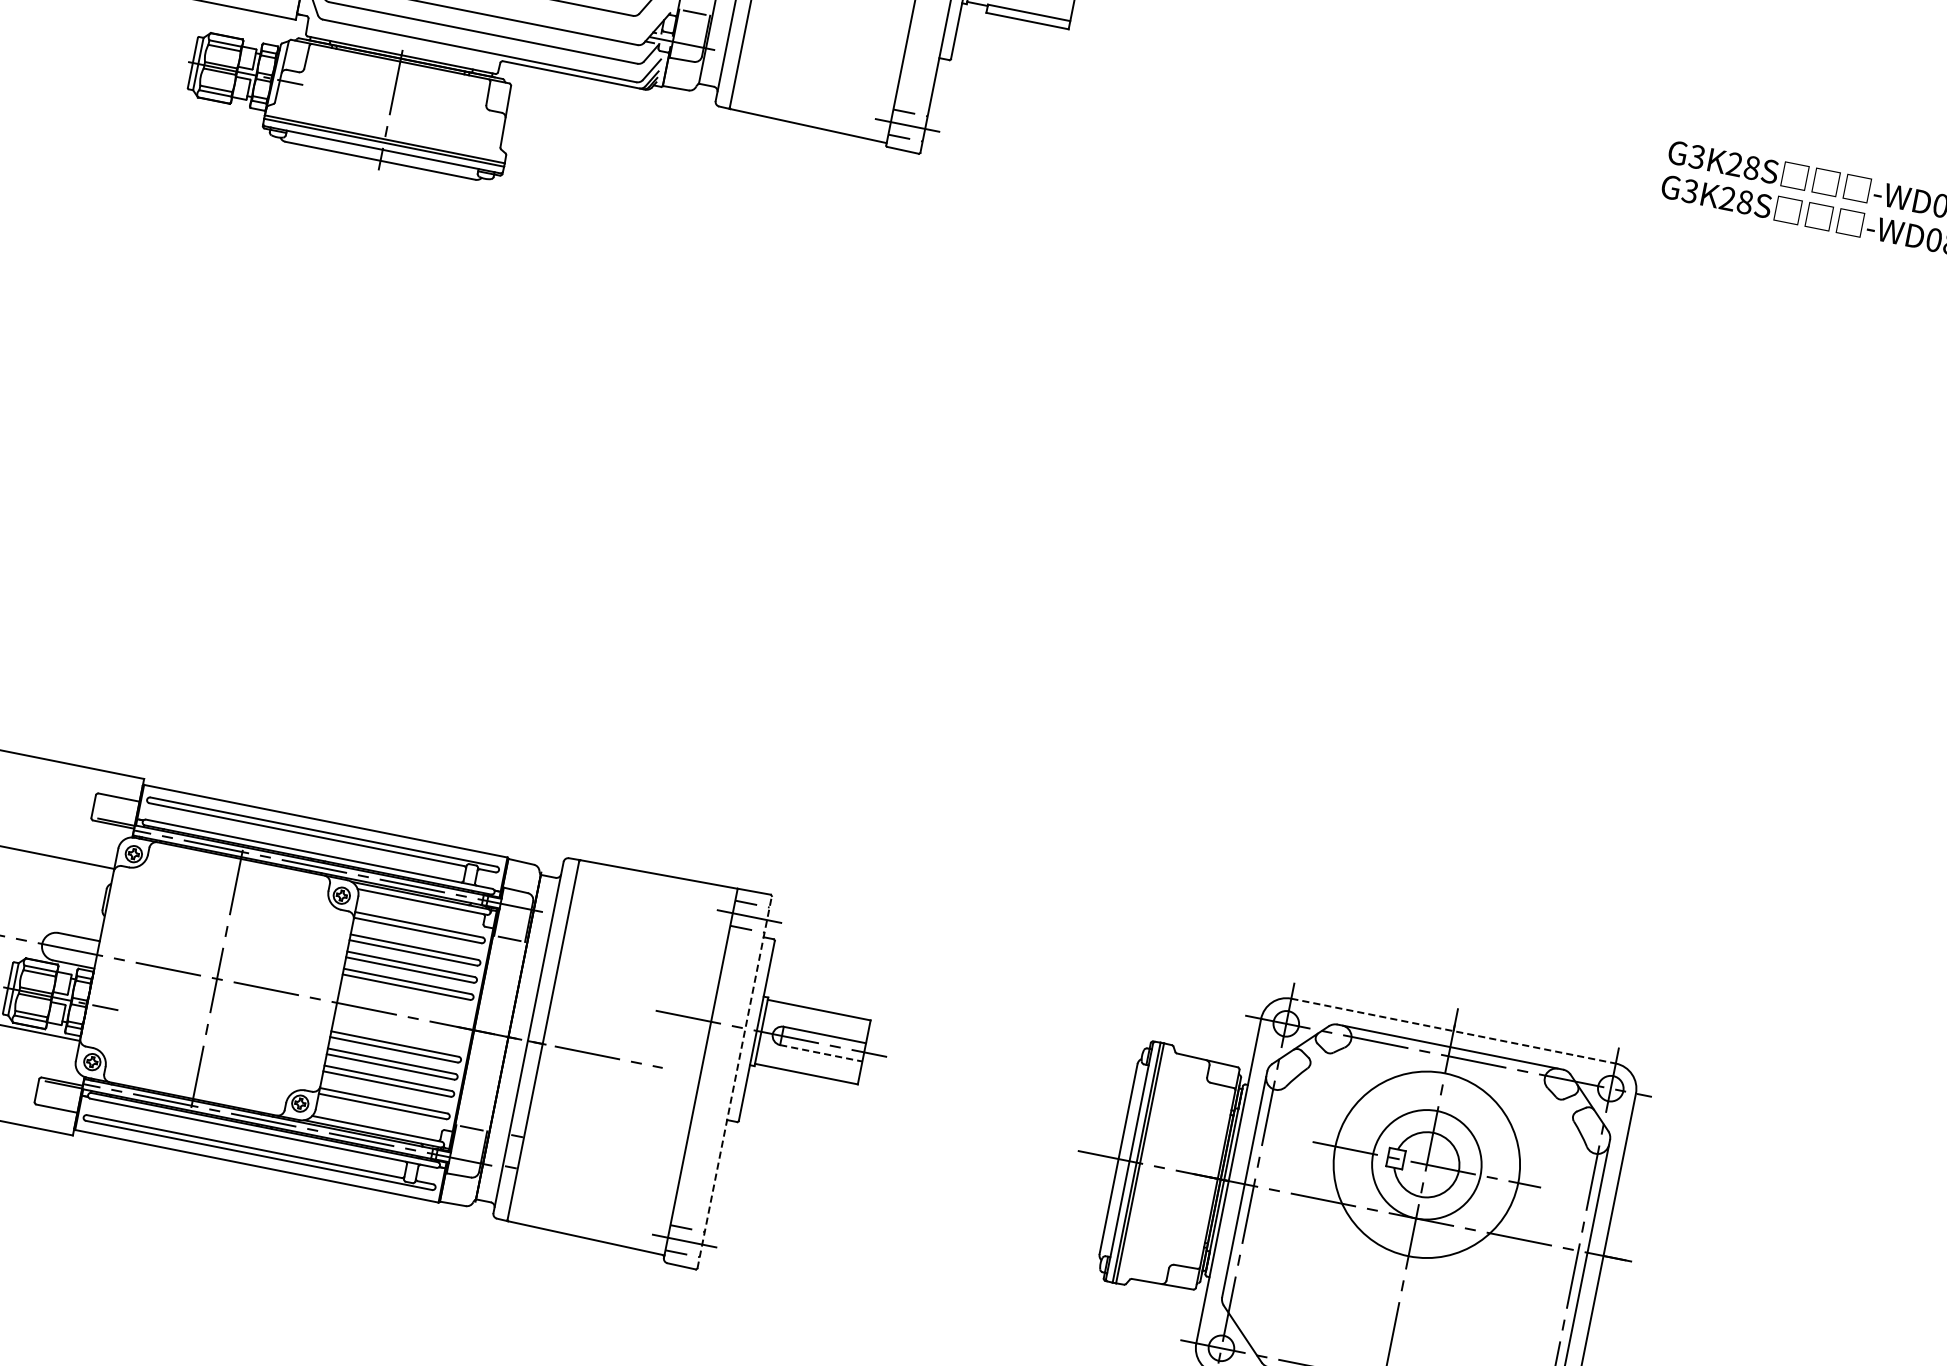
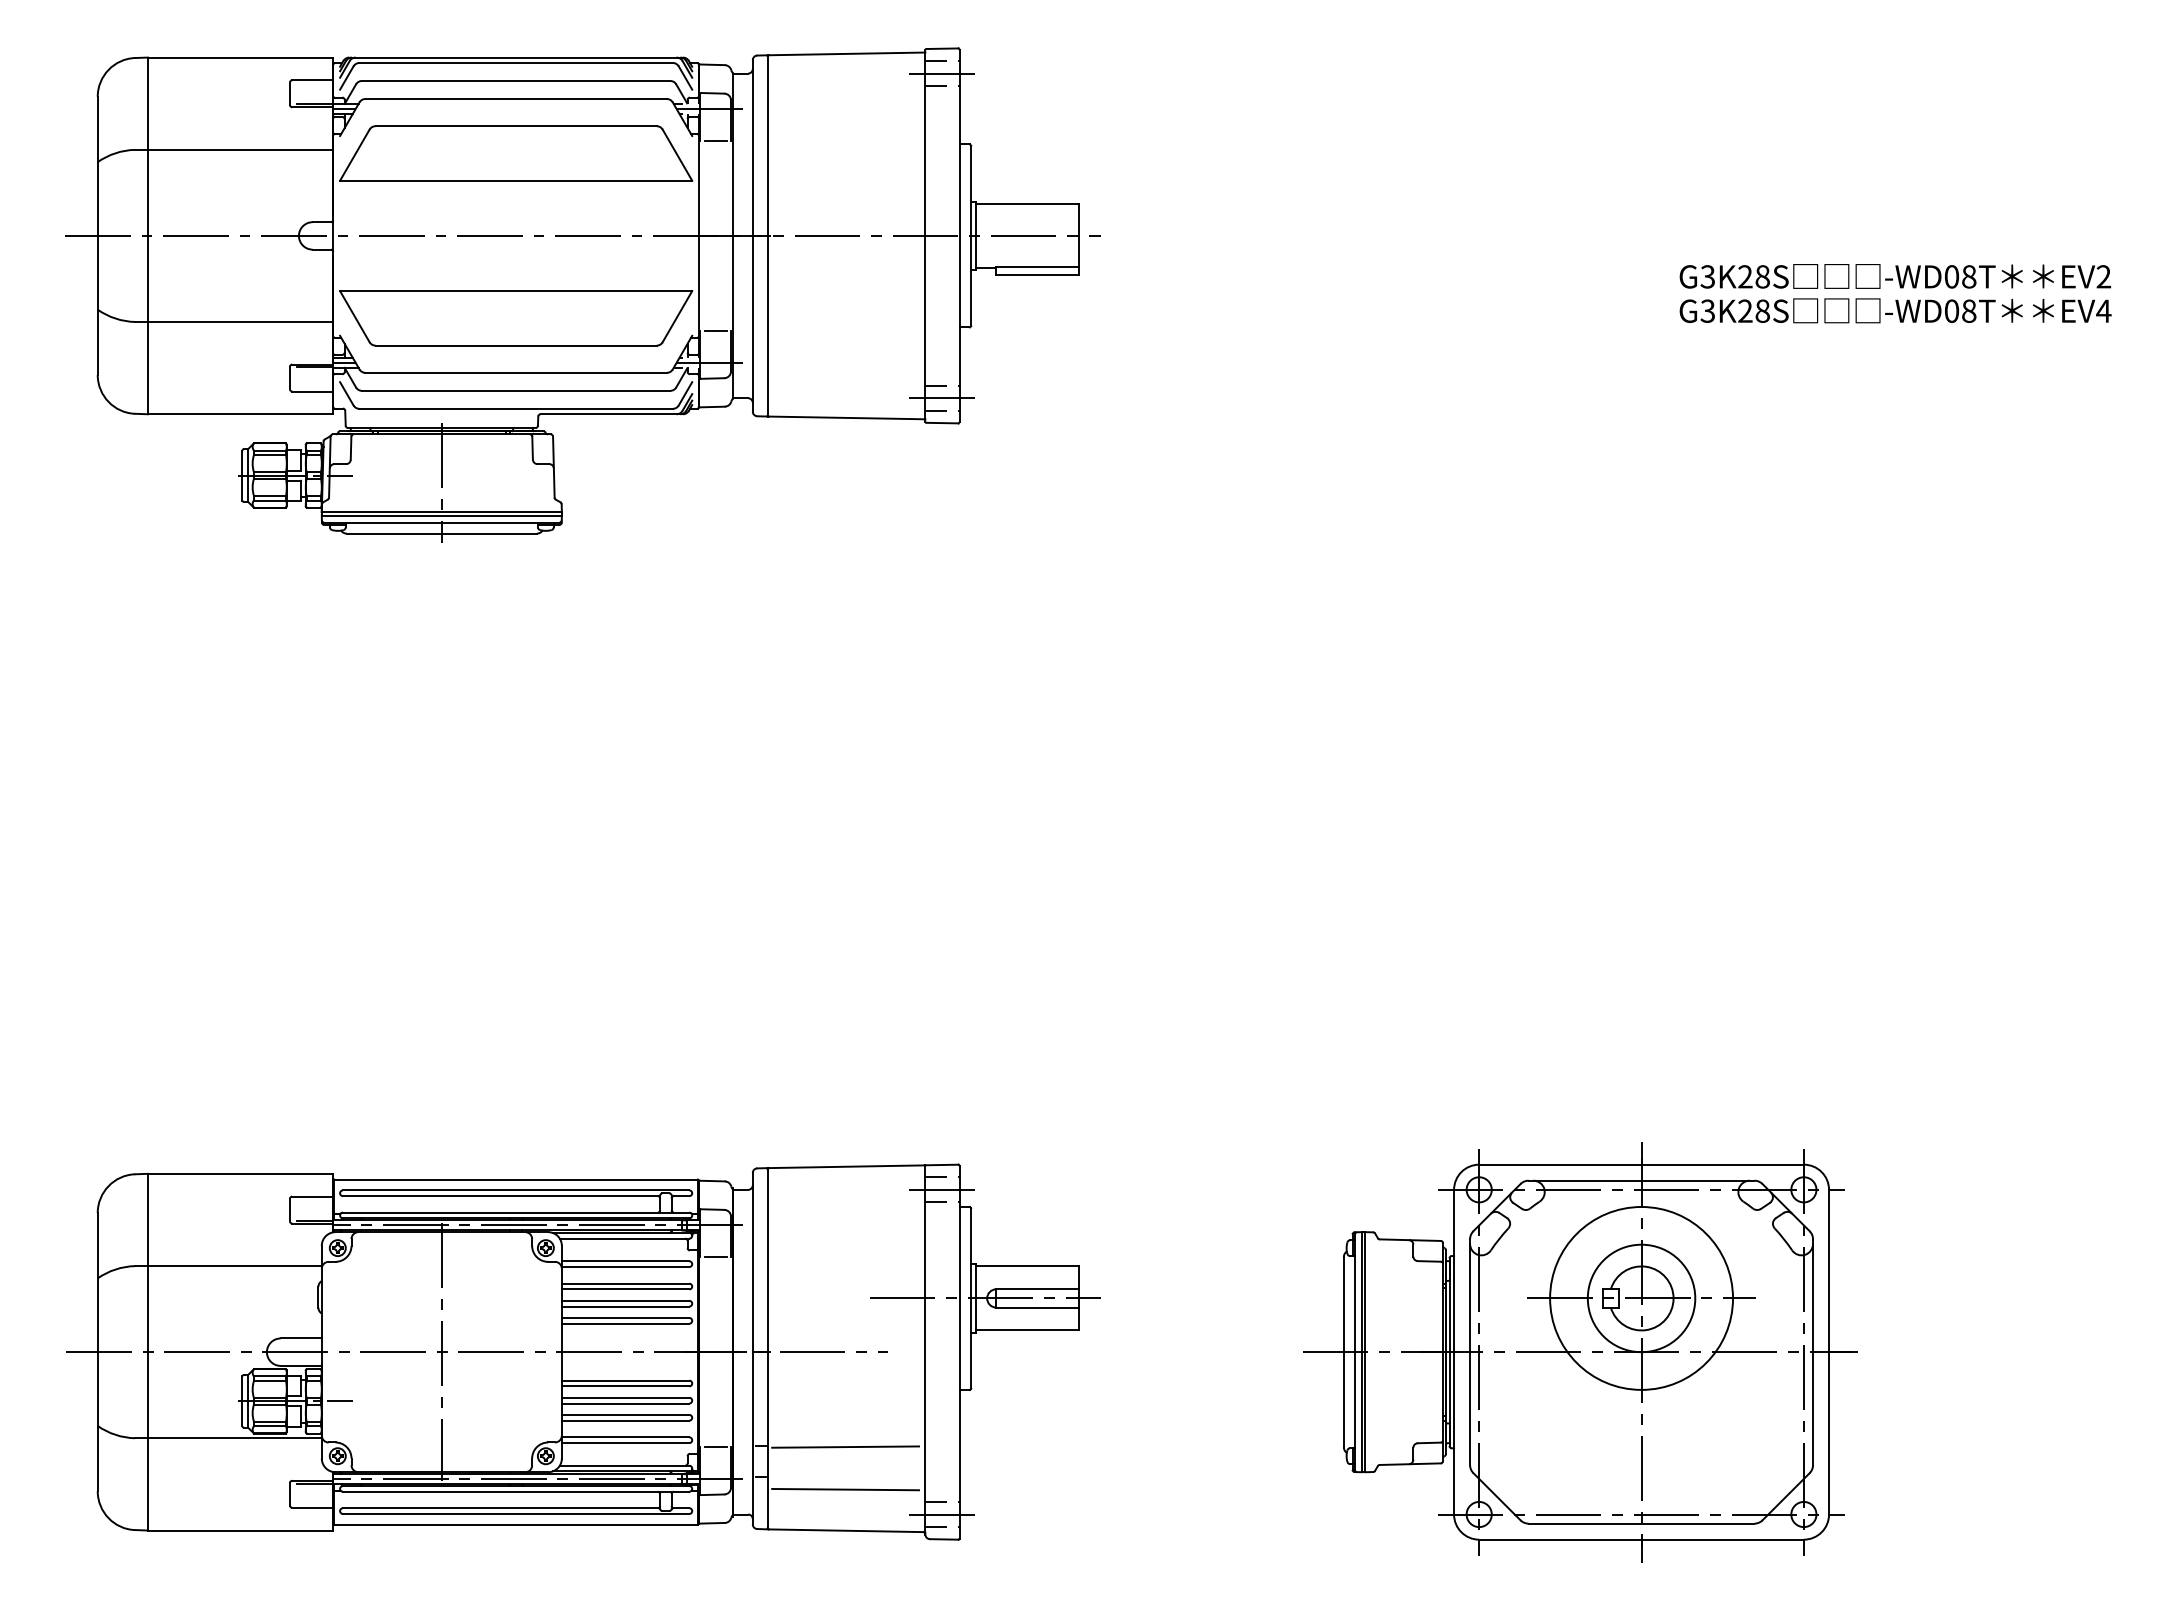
line: (1454, 1031) -> (1642, 1164), dashed -> solid
line: (821, 1053) -> (1037, 1307), dashed -> solid
line: (734, 1081) -> (959, 1351), dashed -> solid
line: (601, 1153) -> (845, 1446), added
line: (593, 1196) -> (845, 1489), added

